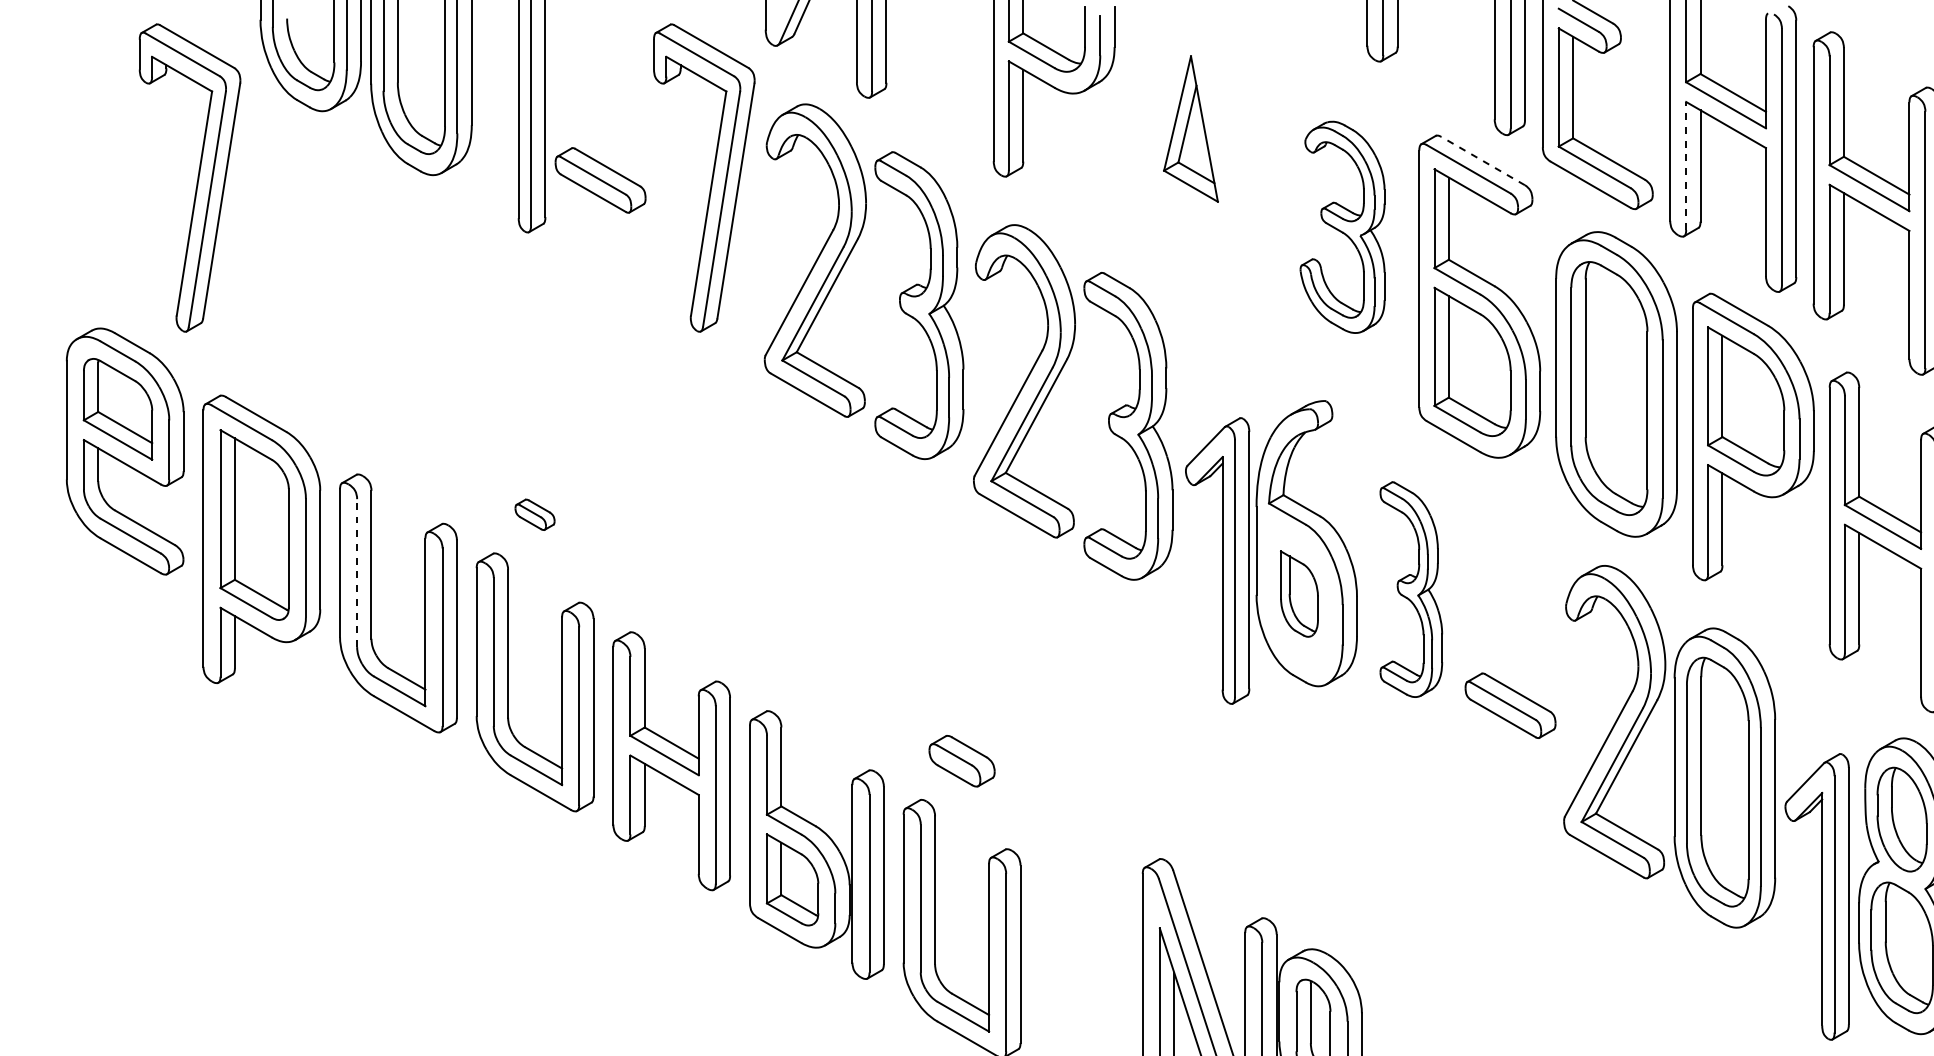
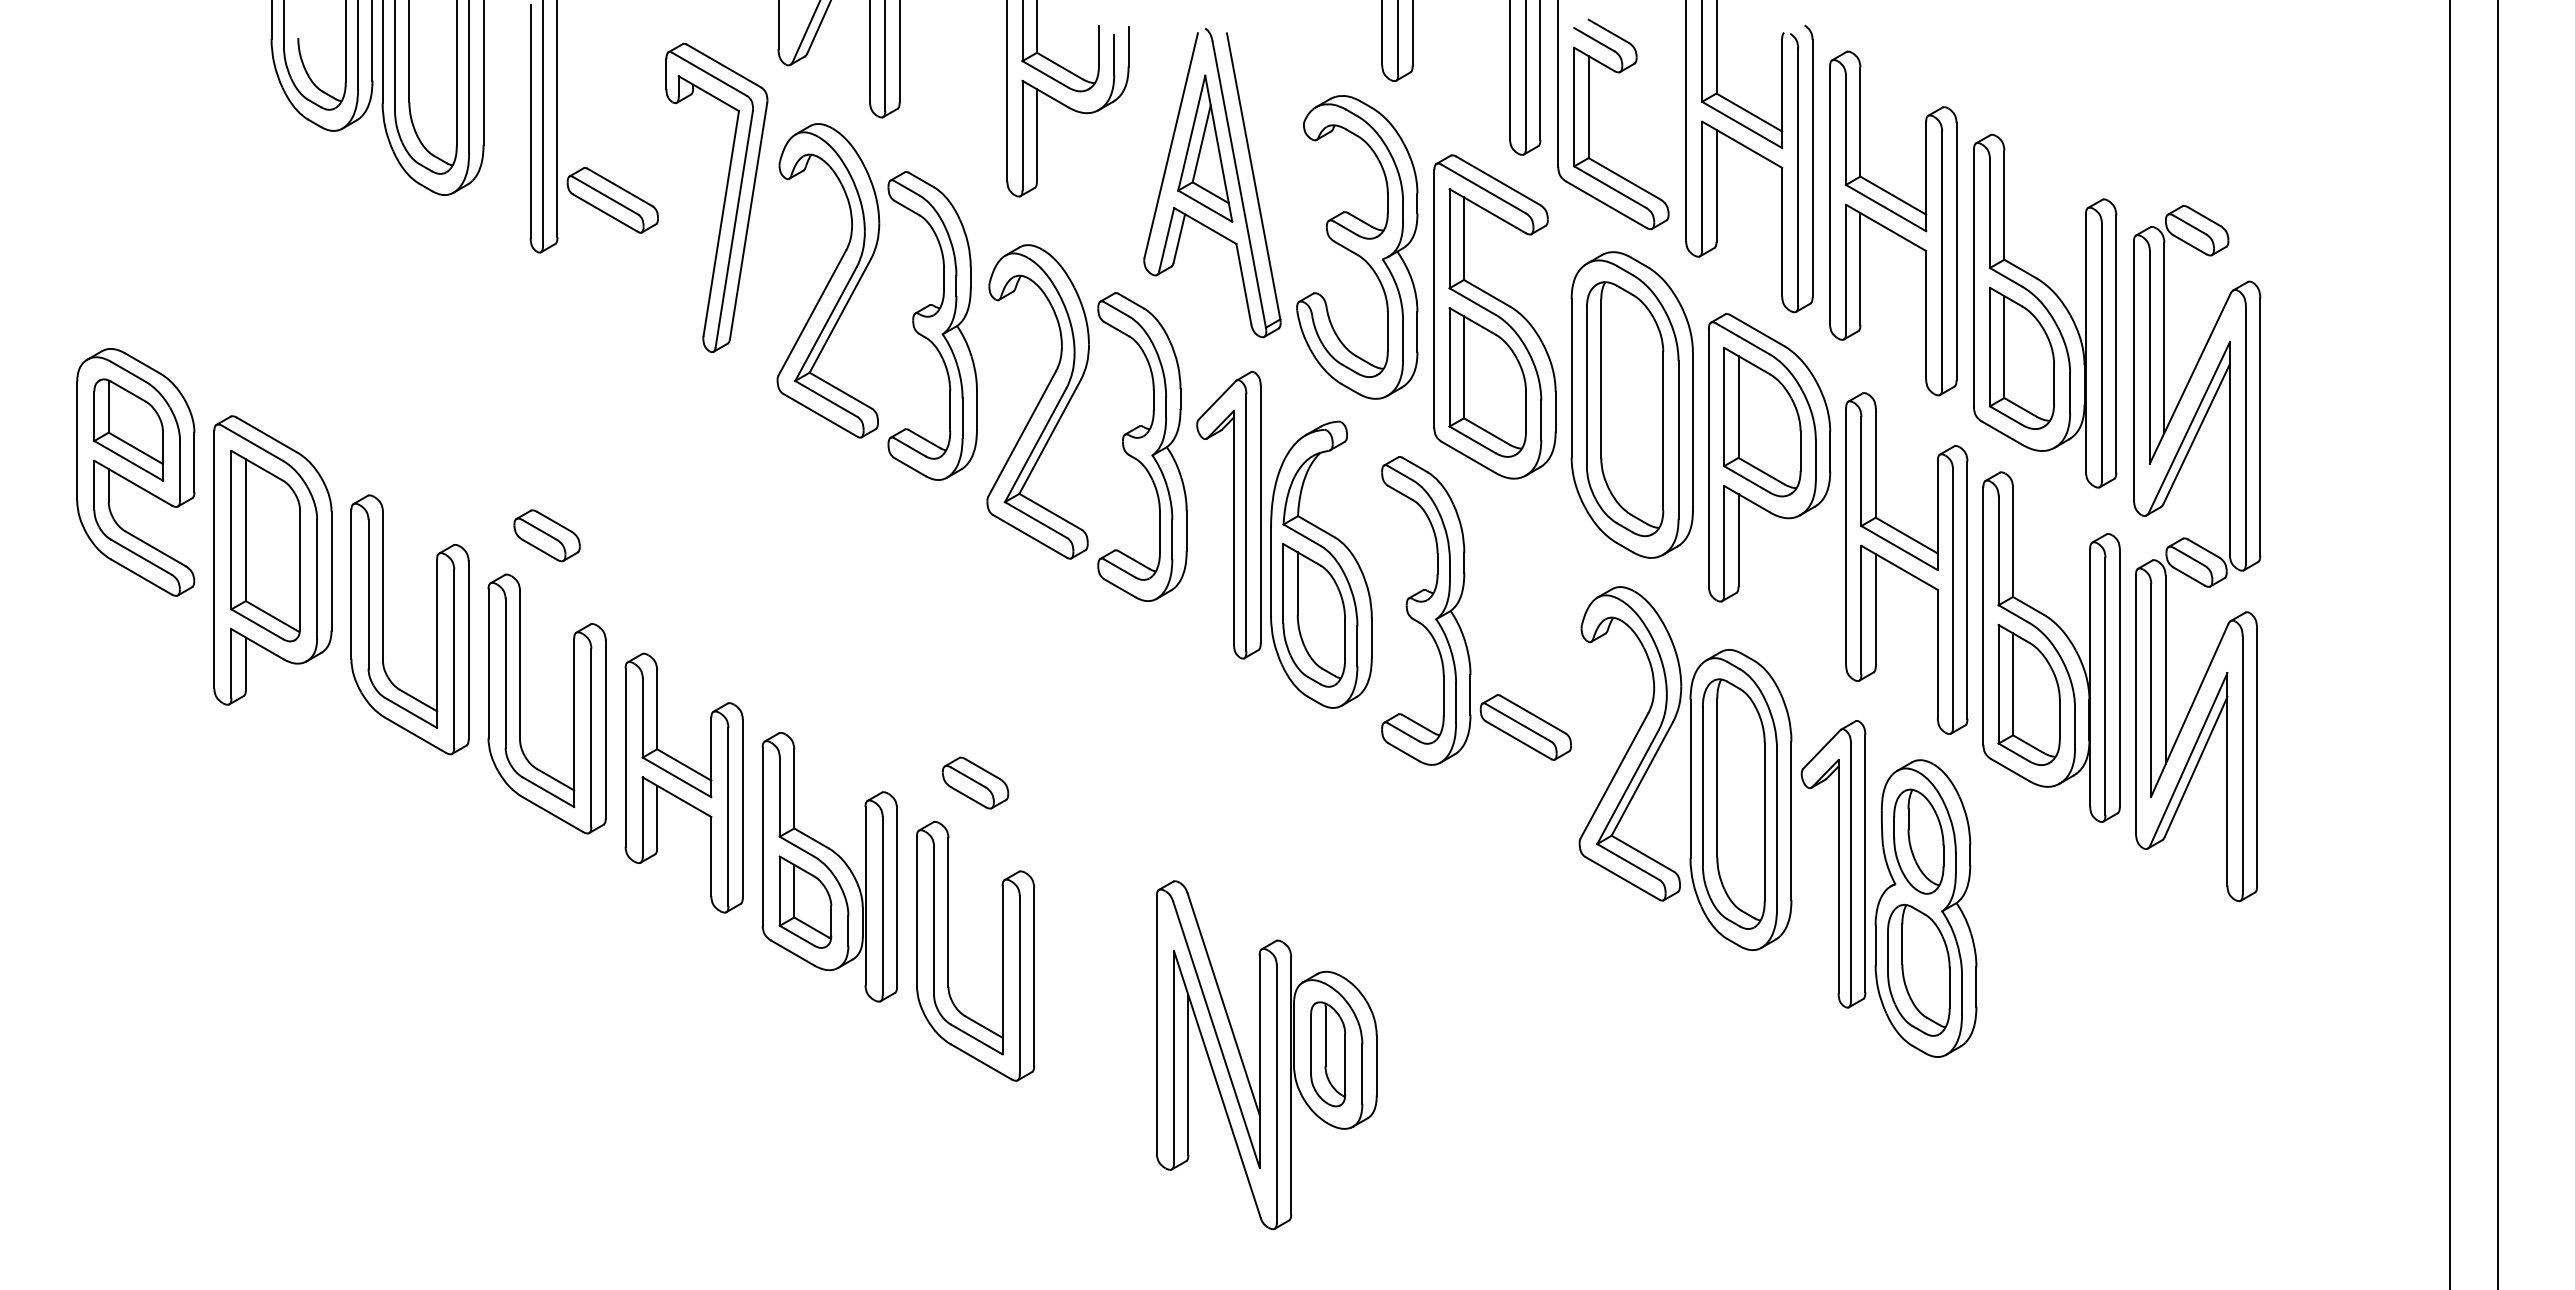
part: (1222, 156) -> (1236, 176), added
line: (1482, 160) -> (1497, 180), dashed -> solid
line: (1686, 165) -> (1702, 185), dashed -> solid
part: (197, 177) -> (208, 197), removed
part: (1342, 227) -> (1357, 247), size x1.43
part: (534, 514) -> (546, 535), size x1.67
part: (1217, 561) -> (1228, 515), moved
line: (357, 572) -> (368, 593), dashed -> solid
part: (1411, 589) -> (1426, 610), size x1.43
part: (1298, 594) -> (1313, 615), size x1.67
part: (1817, 897) -> (1833, 864), moved

